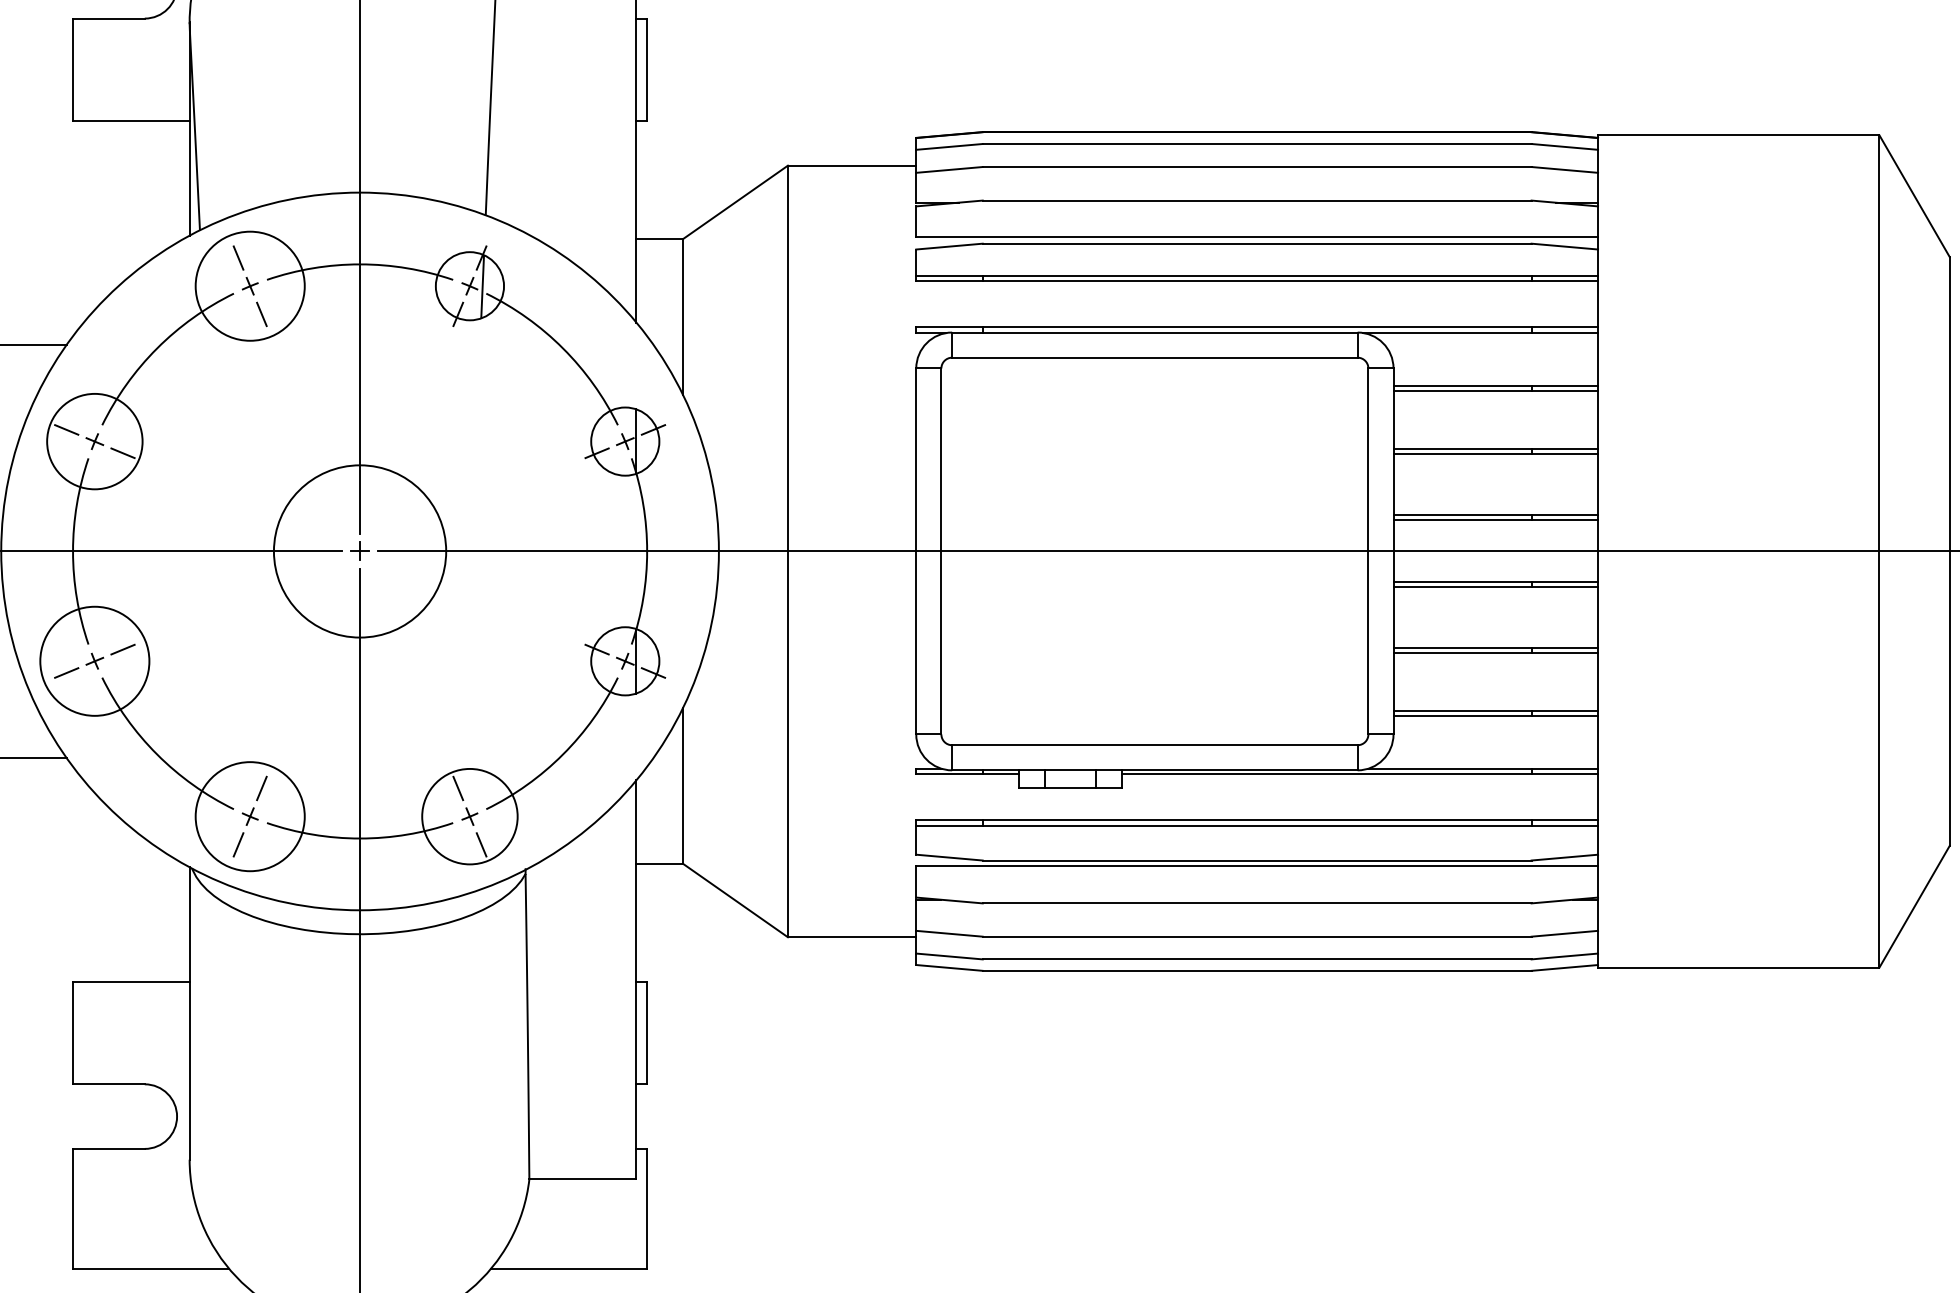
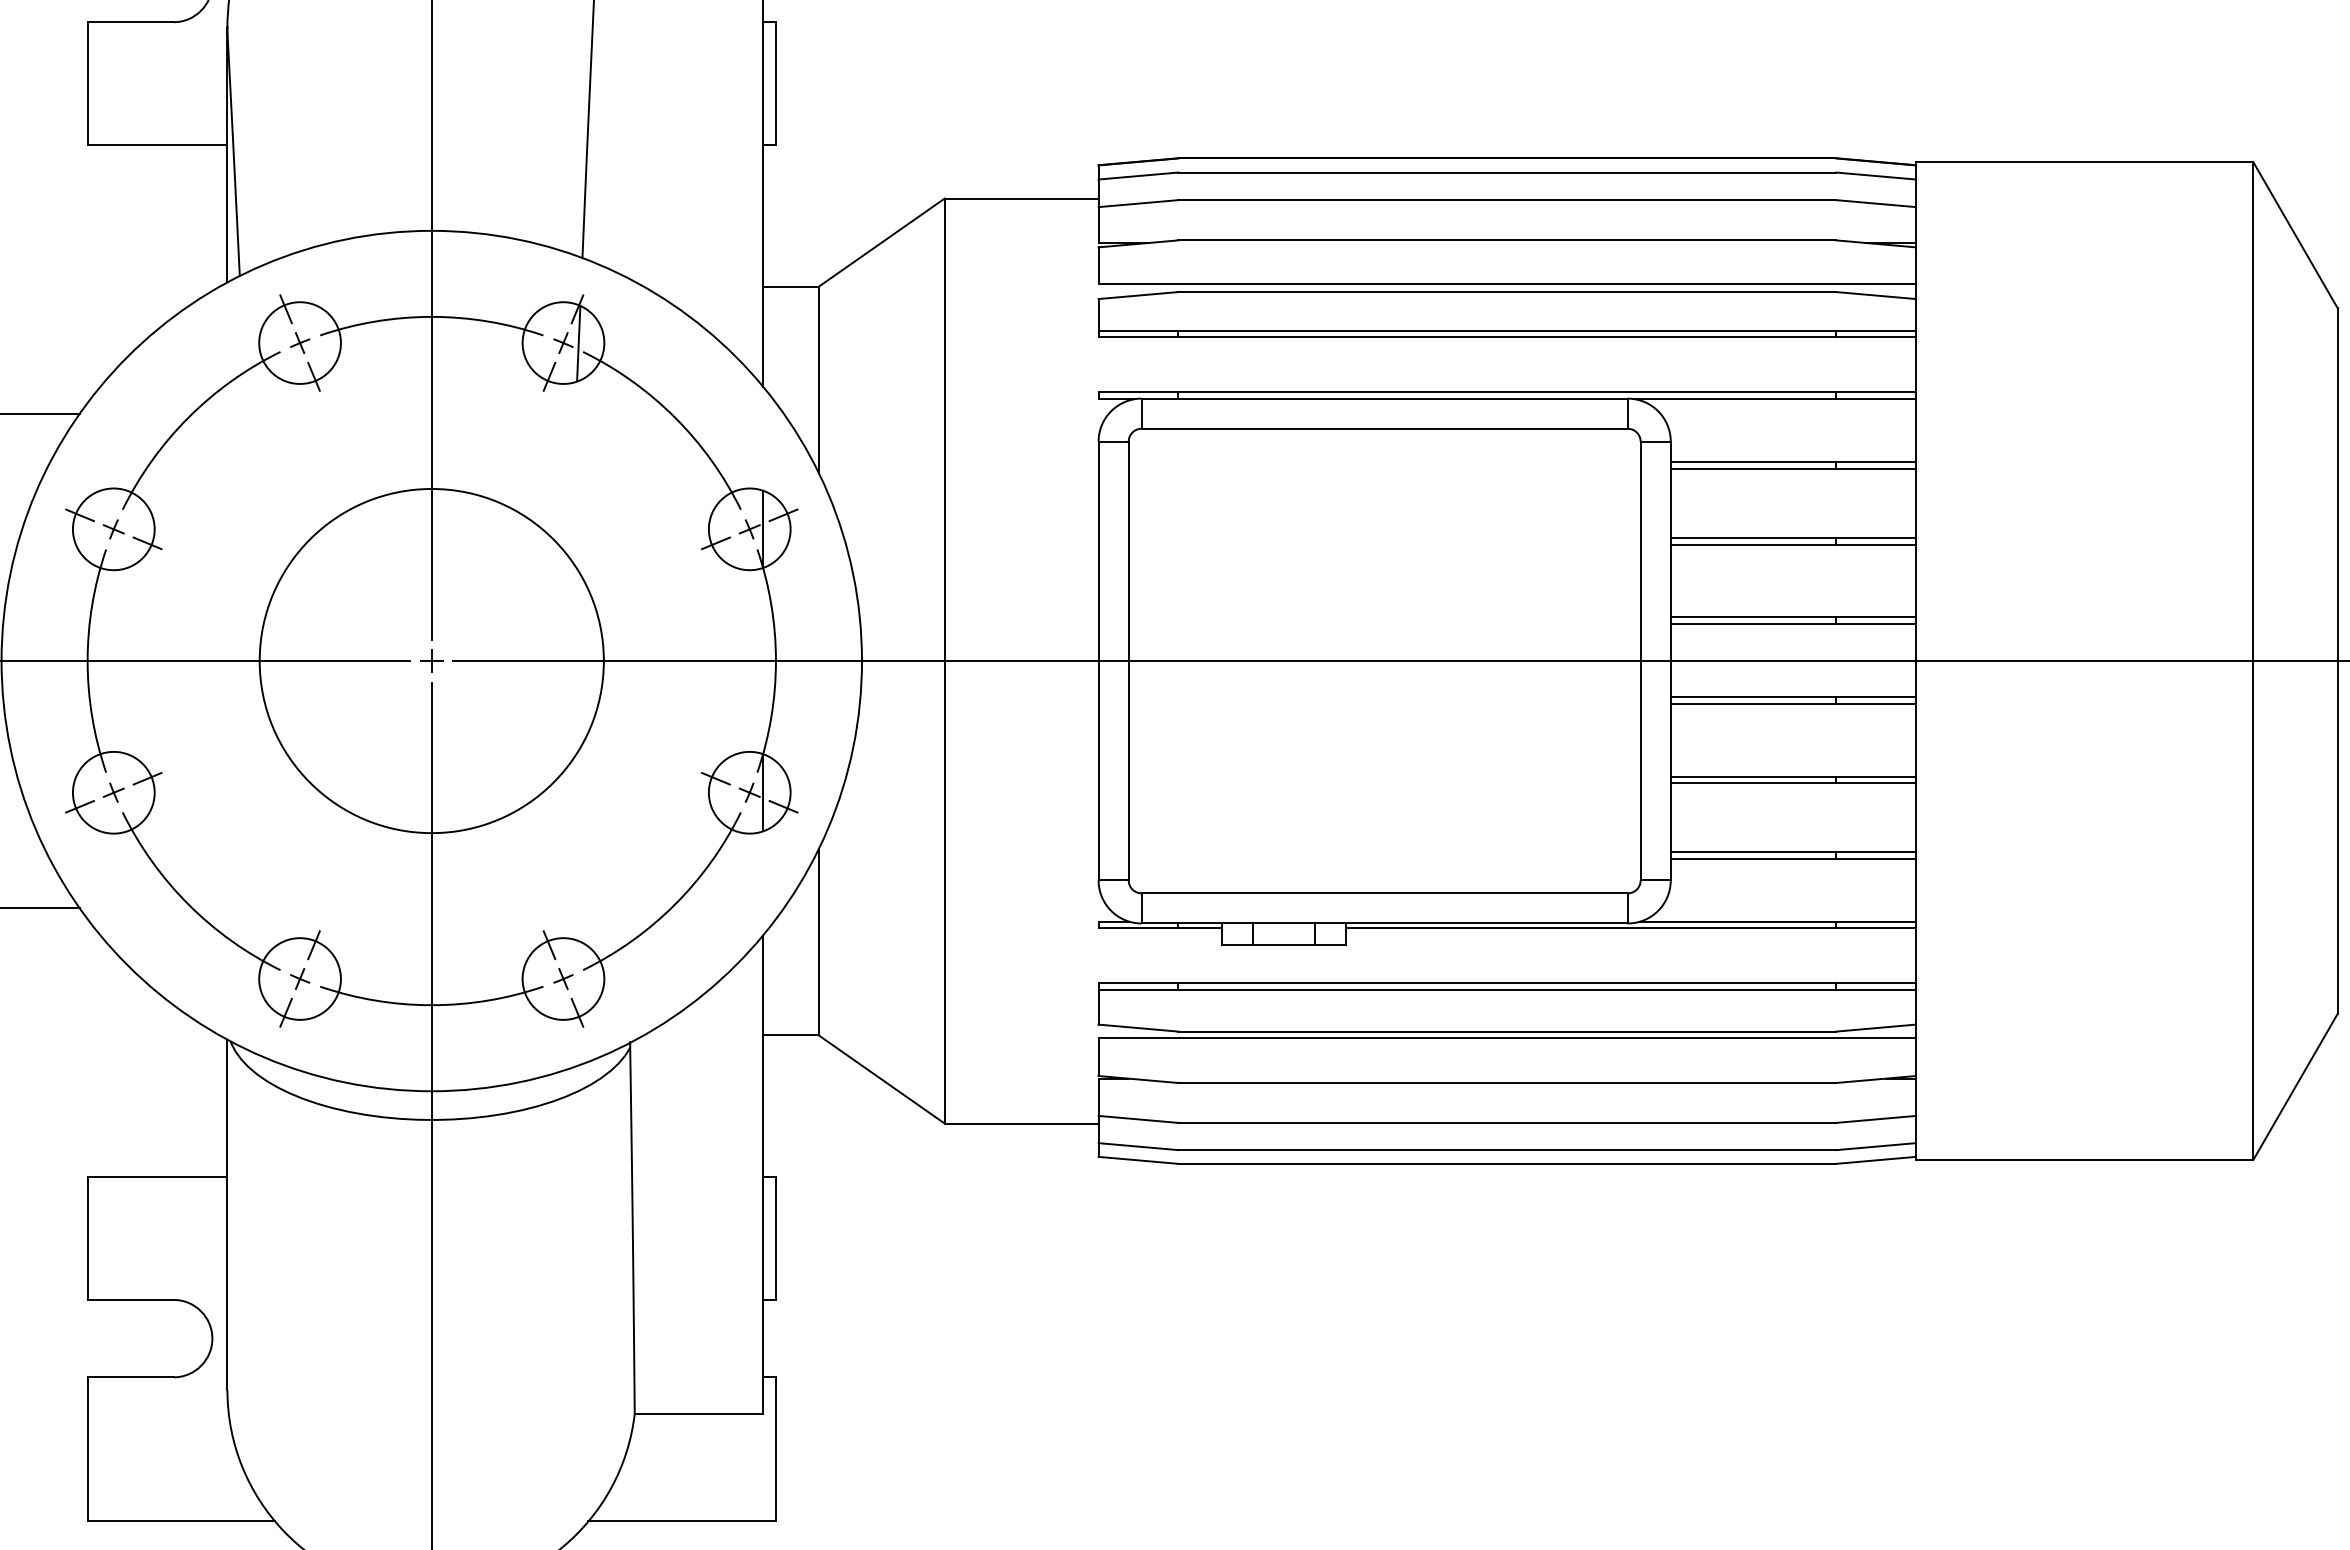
circle: (249, 285) -> (299, 342), size x0.62
circle: (94, 441) -> (113, 529), size x0.71
circle: (359, 550) -> (431, 660), size x1.67
circle: (94, 661) -> (113, 792), size x0.62
circle: (249, 816) -> (299, 978), size x0.62
circle: (469, 816) -> (563, 978), size x0.71

